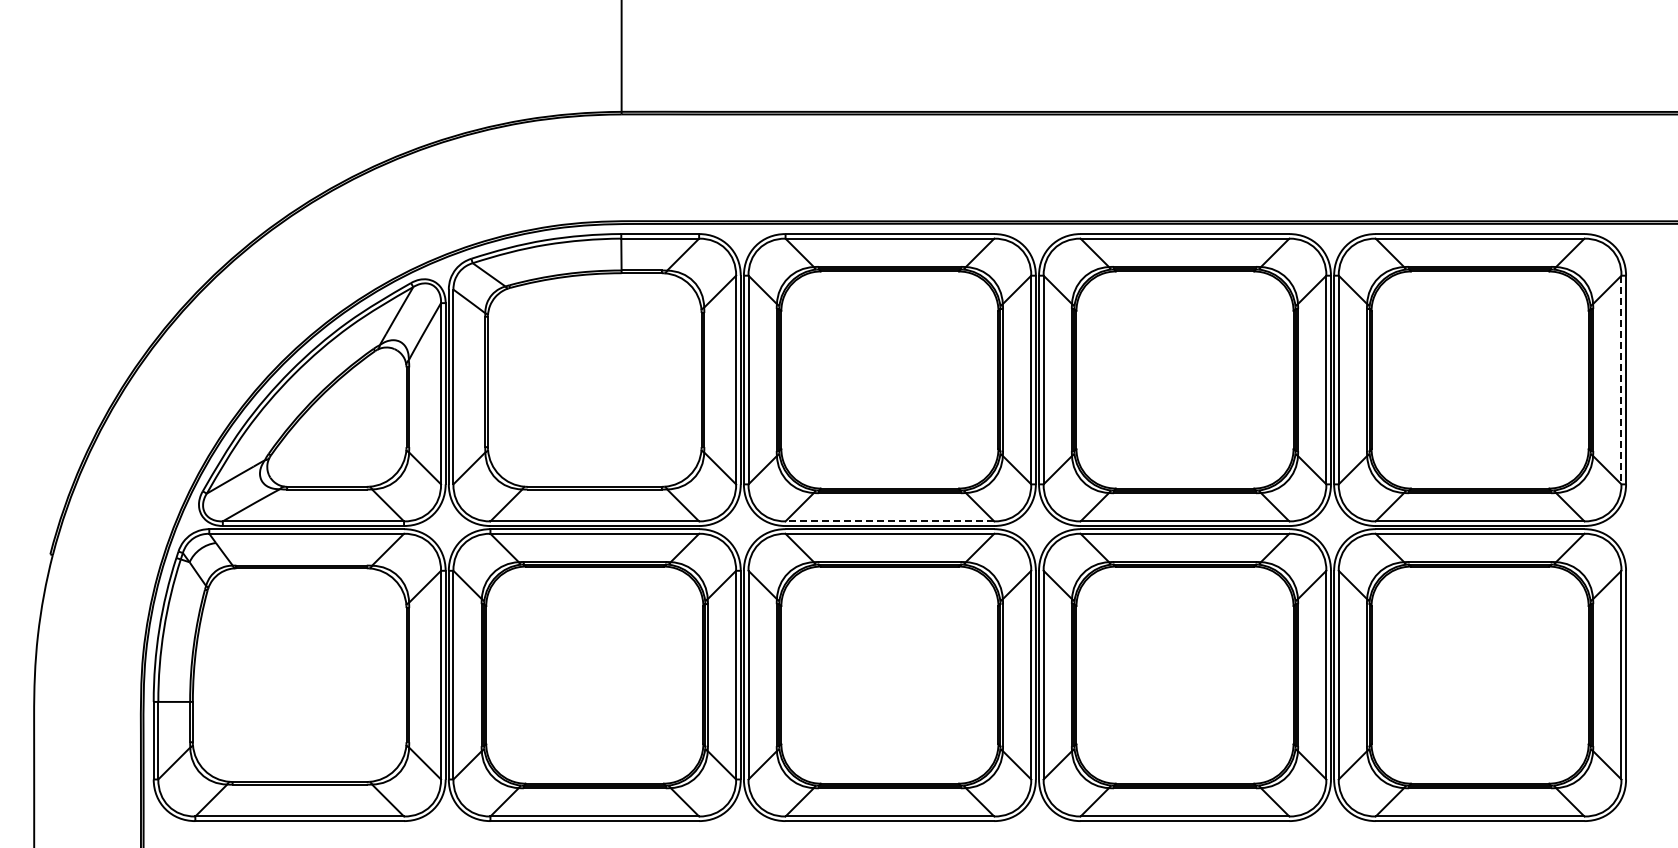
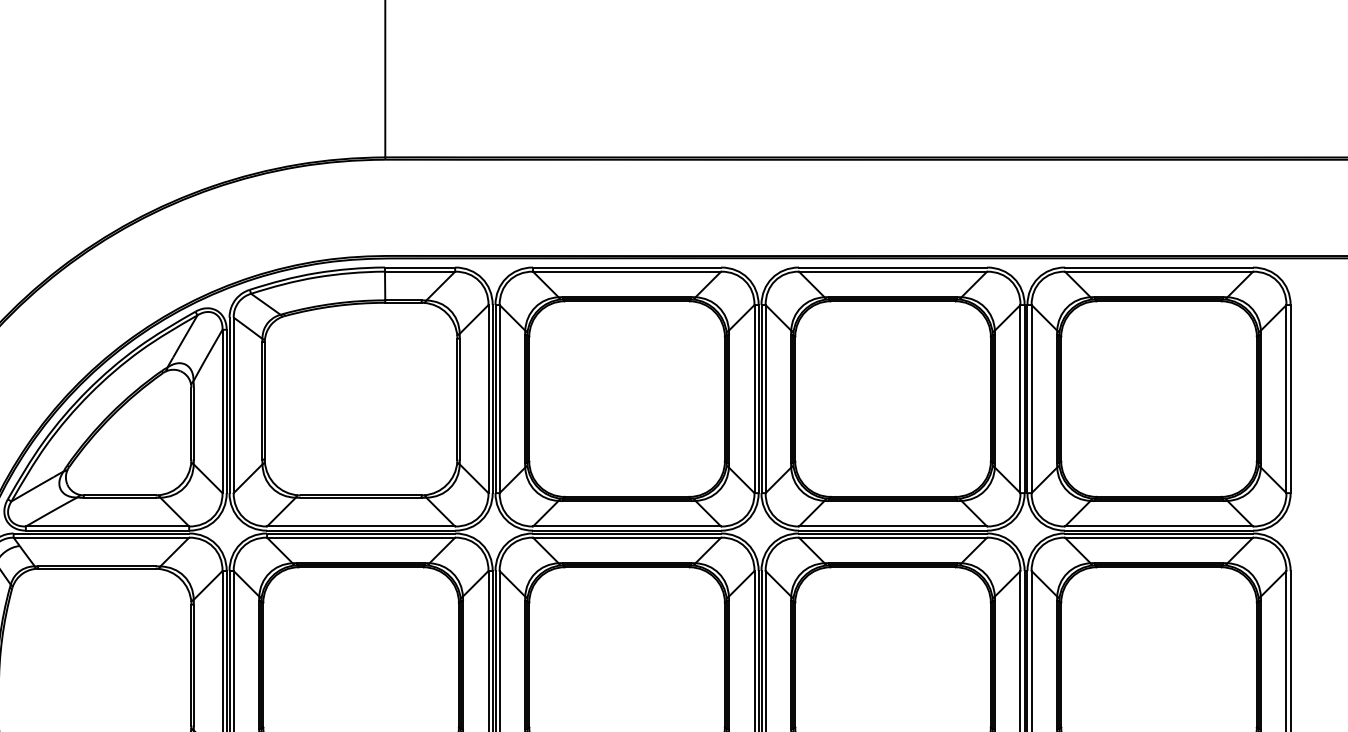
line: (1621, 380) -> (1286, 399), dashed -> solid
line: (889, 521) -> (626, 526), dashed -> solid

